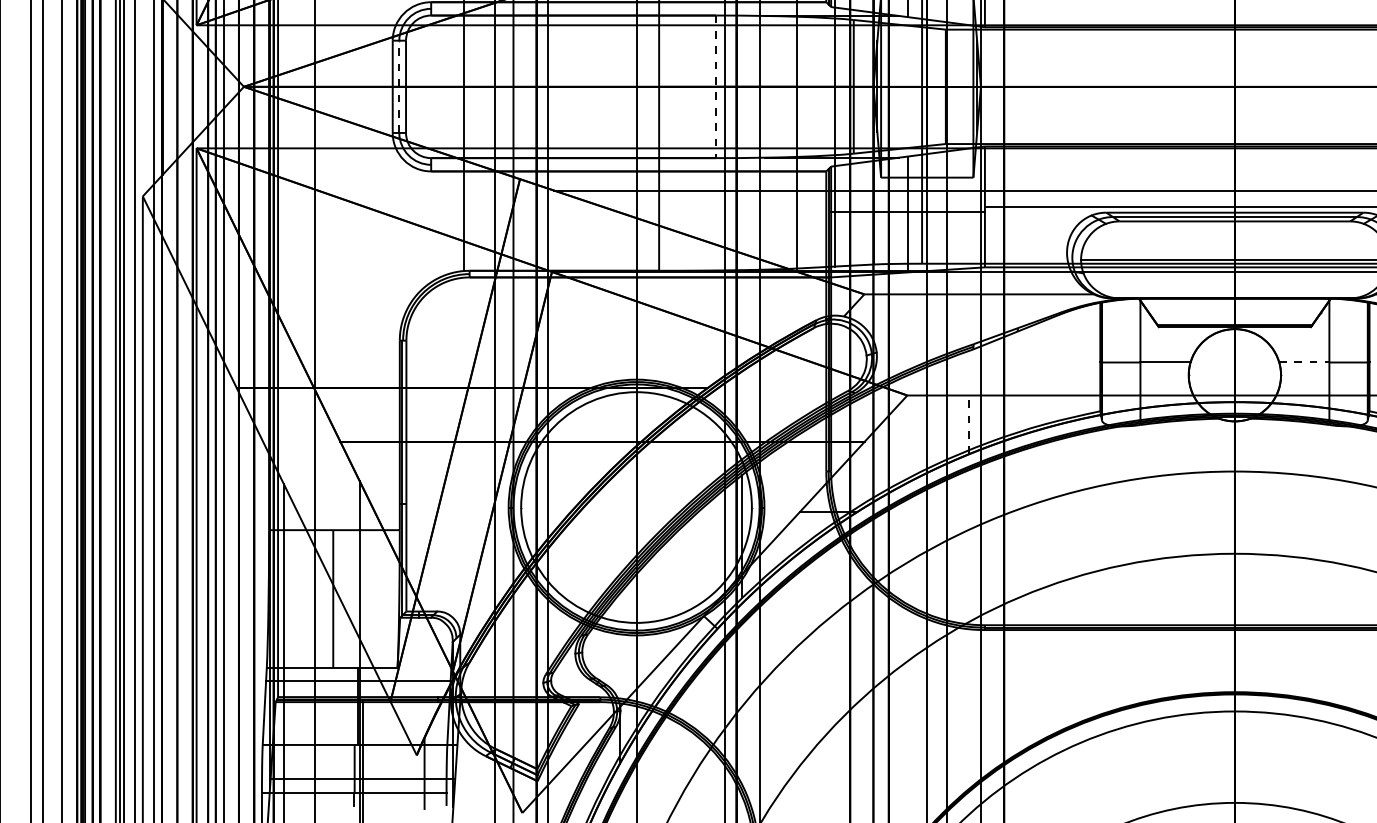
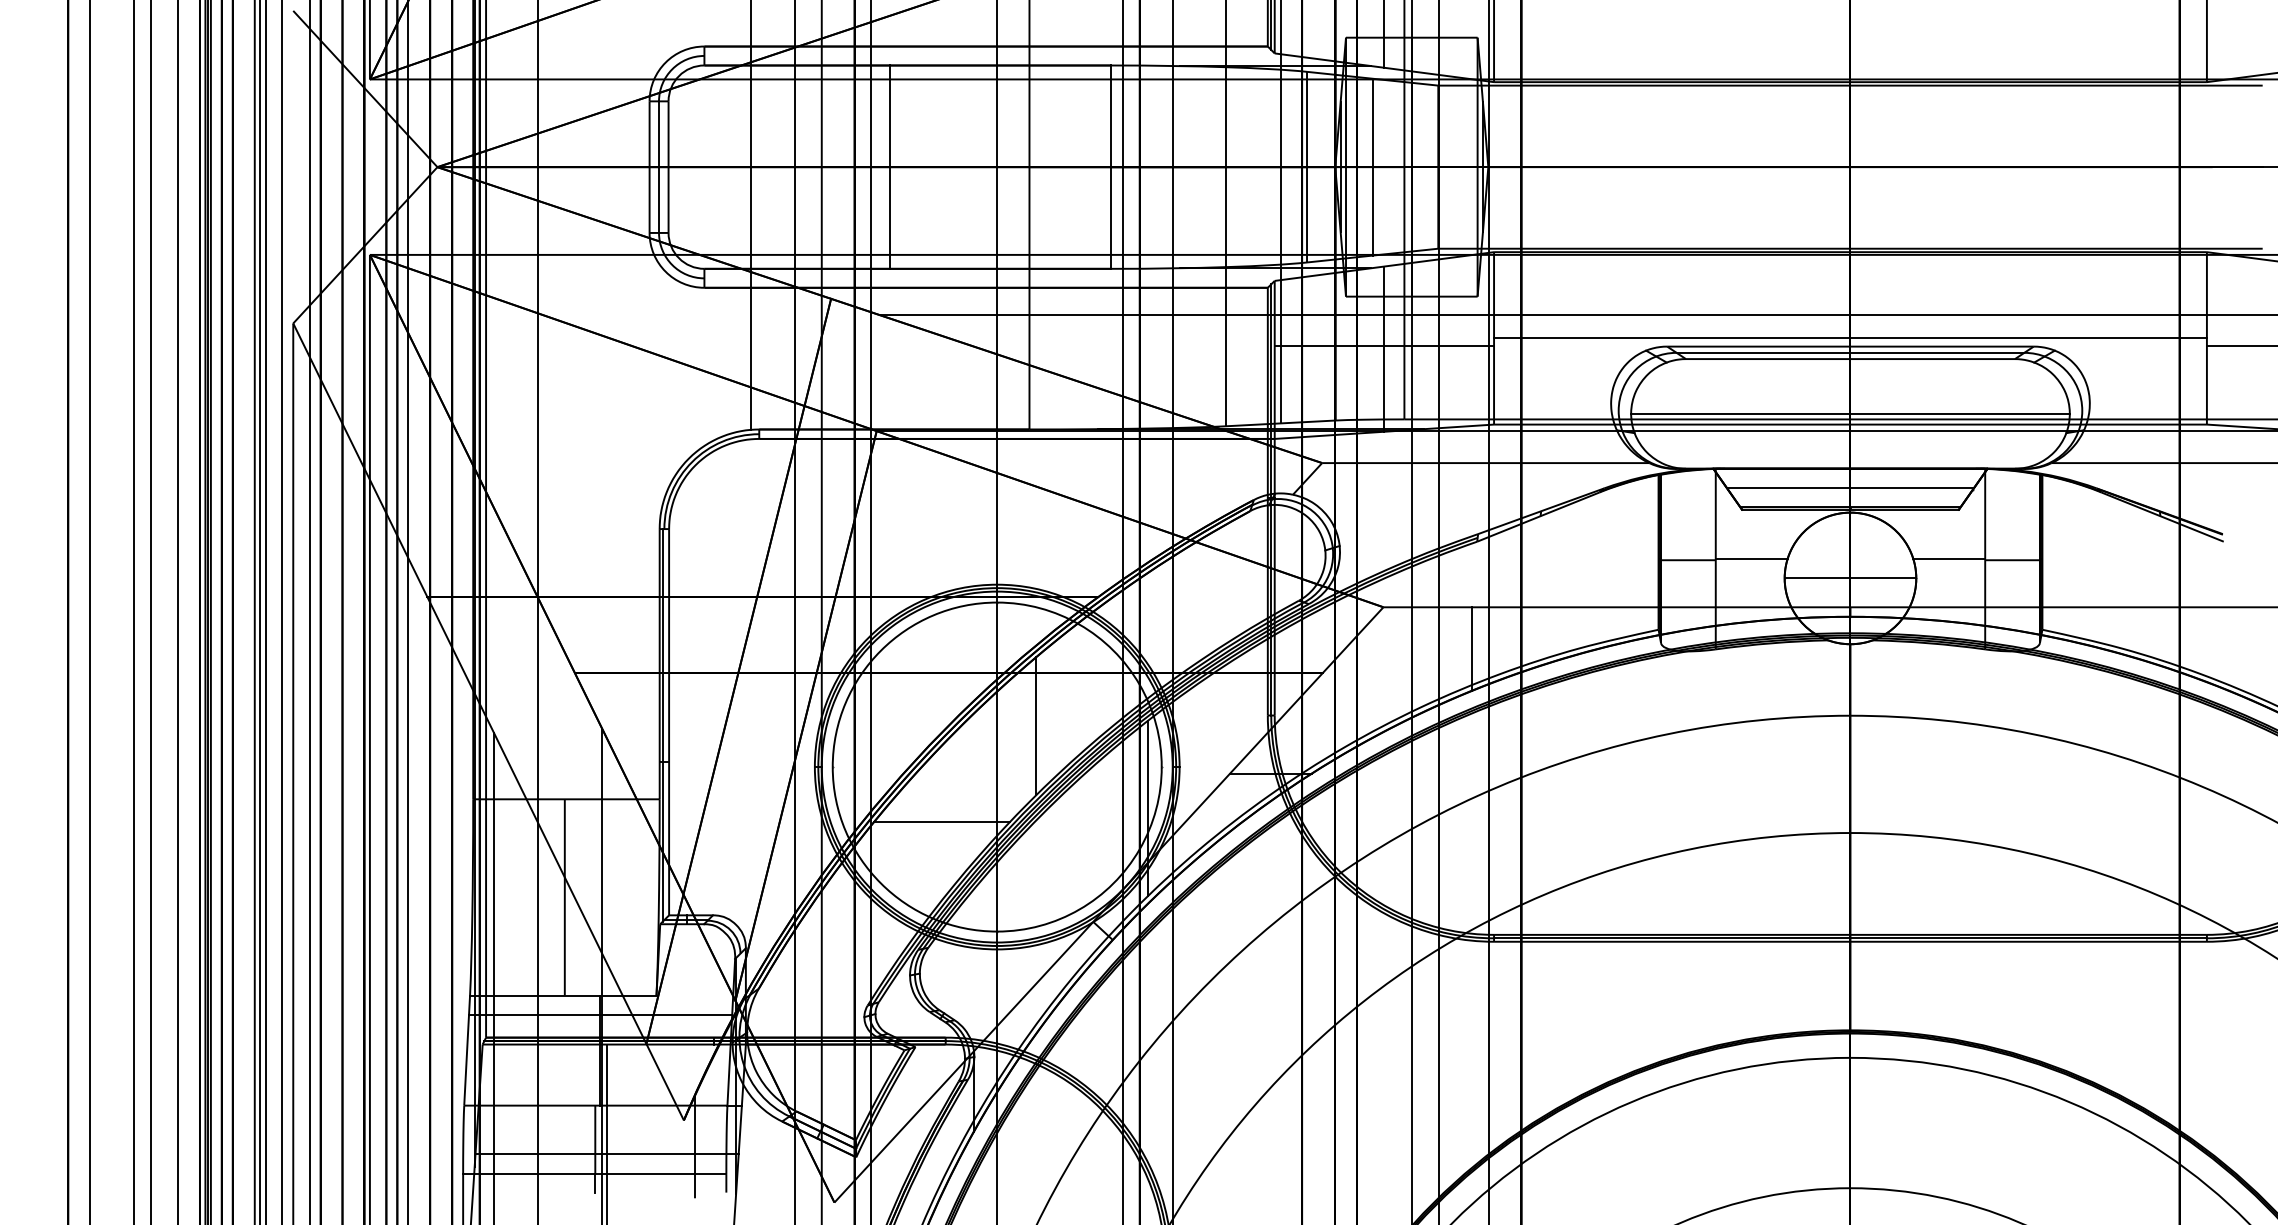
line: (560, 86) -> (889, 166), added
line: (899, 86) -> (1372, 166), added
line: (399, 87) -> (659, 167), dashed -> solid
line: (715, 87) -> (1110, 167), dashed -> solid
line: (1234, 311) -> (1850, 487), added
line: (1304, 361) -> (1949, 559), dashed -> solid
line: (1234, 375) -> (1850, 578), added
line: (969, 425) -> (1471, 649), dashed -> solid
line: (664, 478) -> (1036, 725), added
line: (597, 546) -> (941, 822), added

